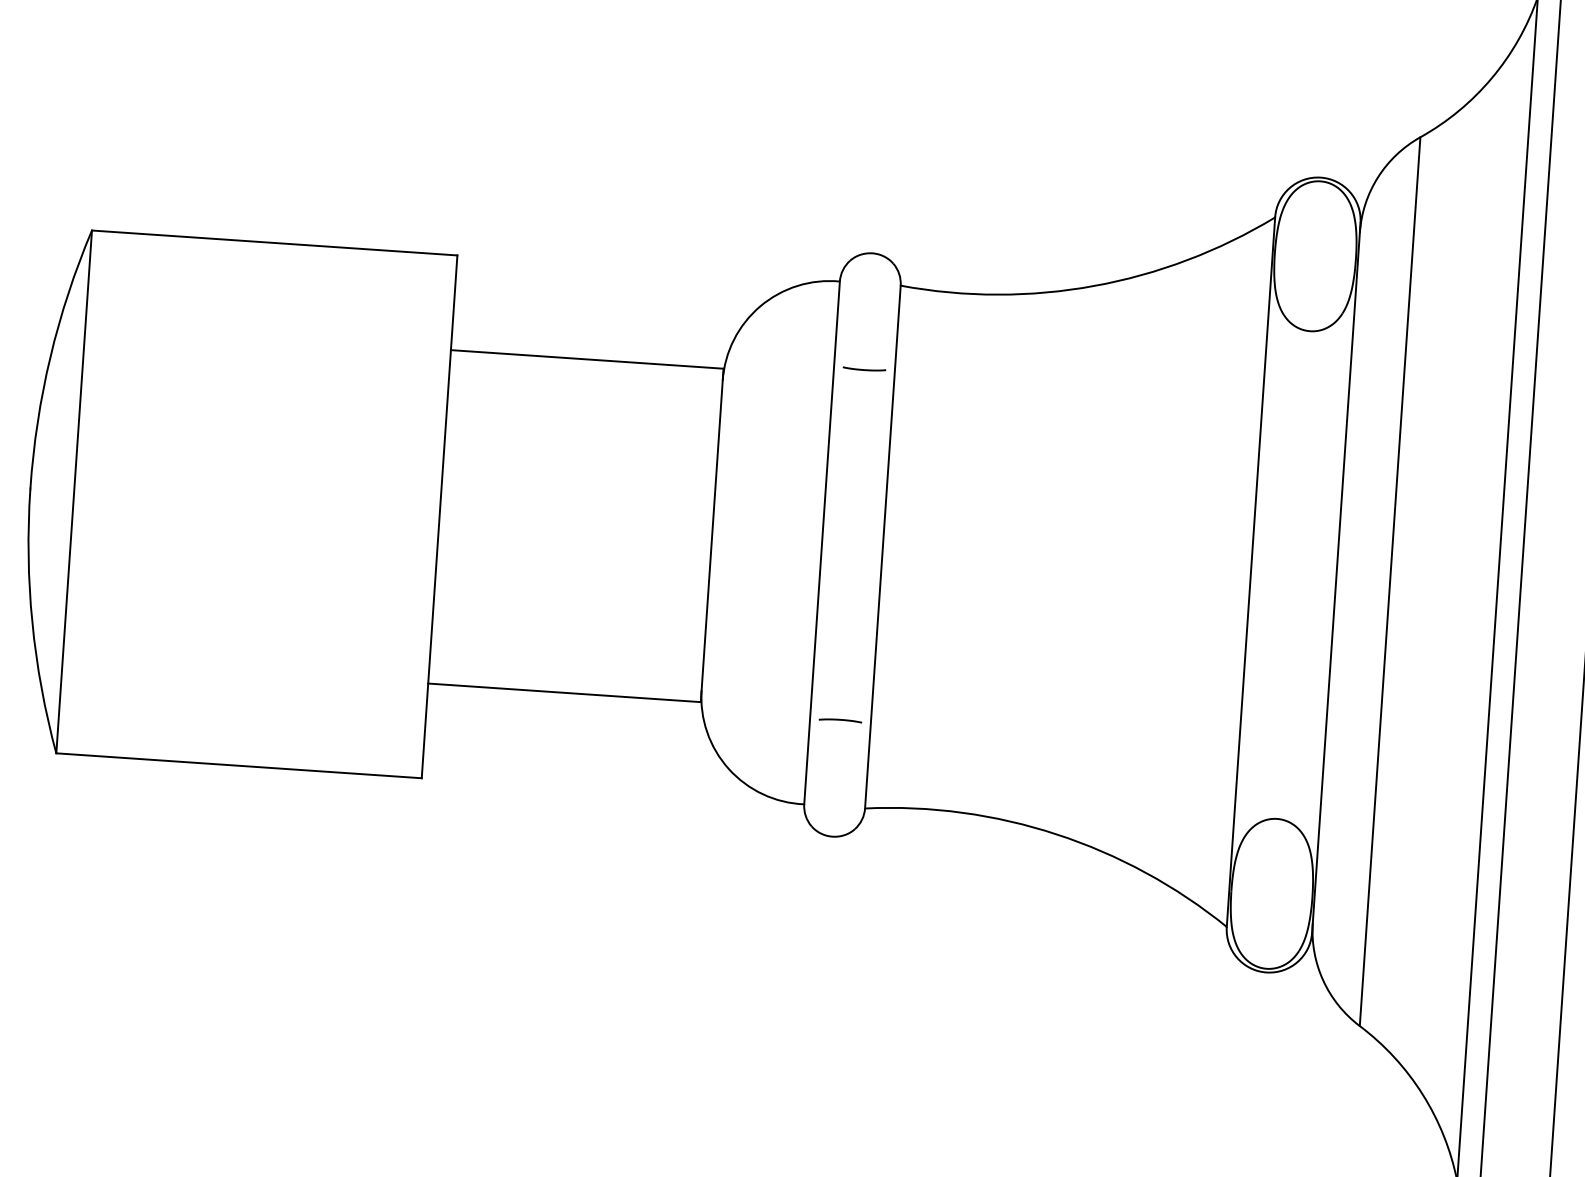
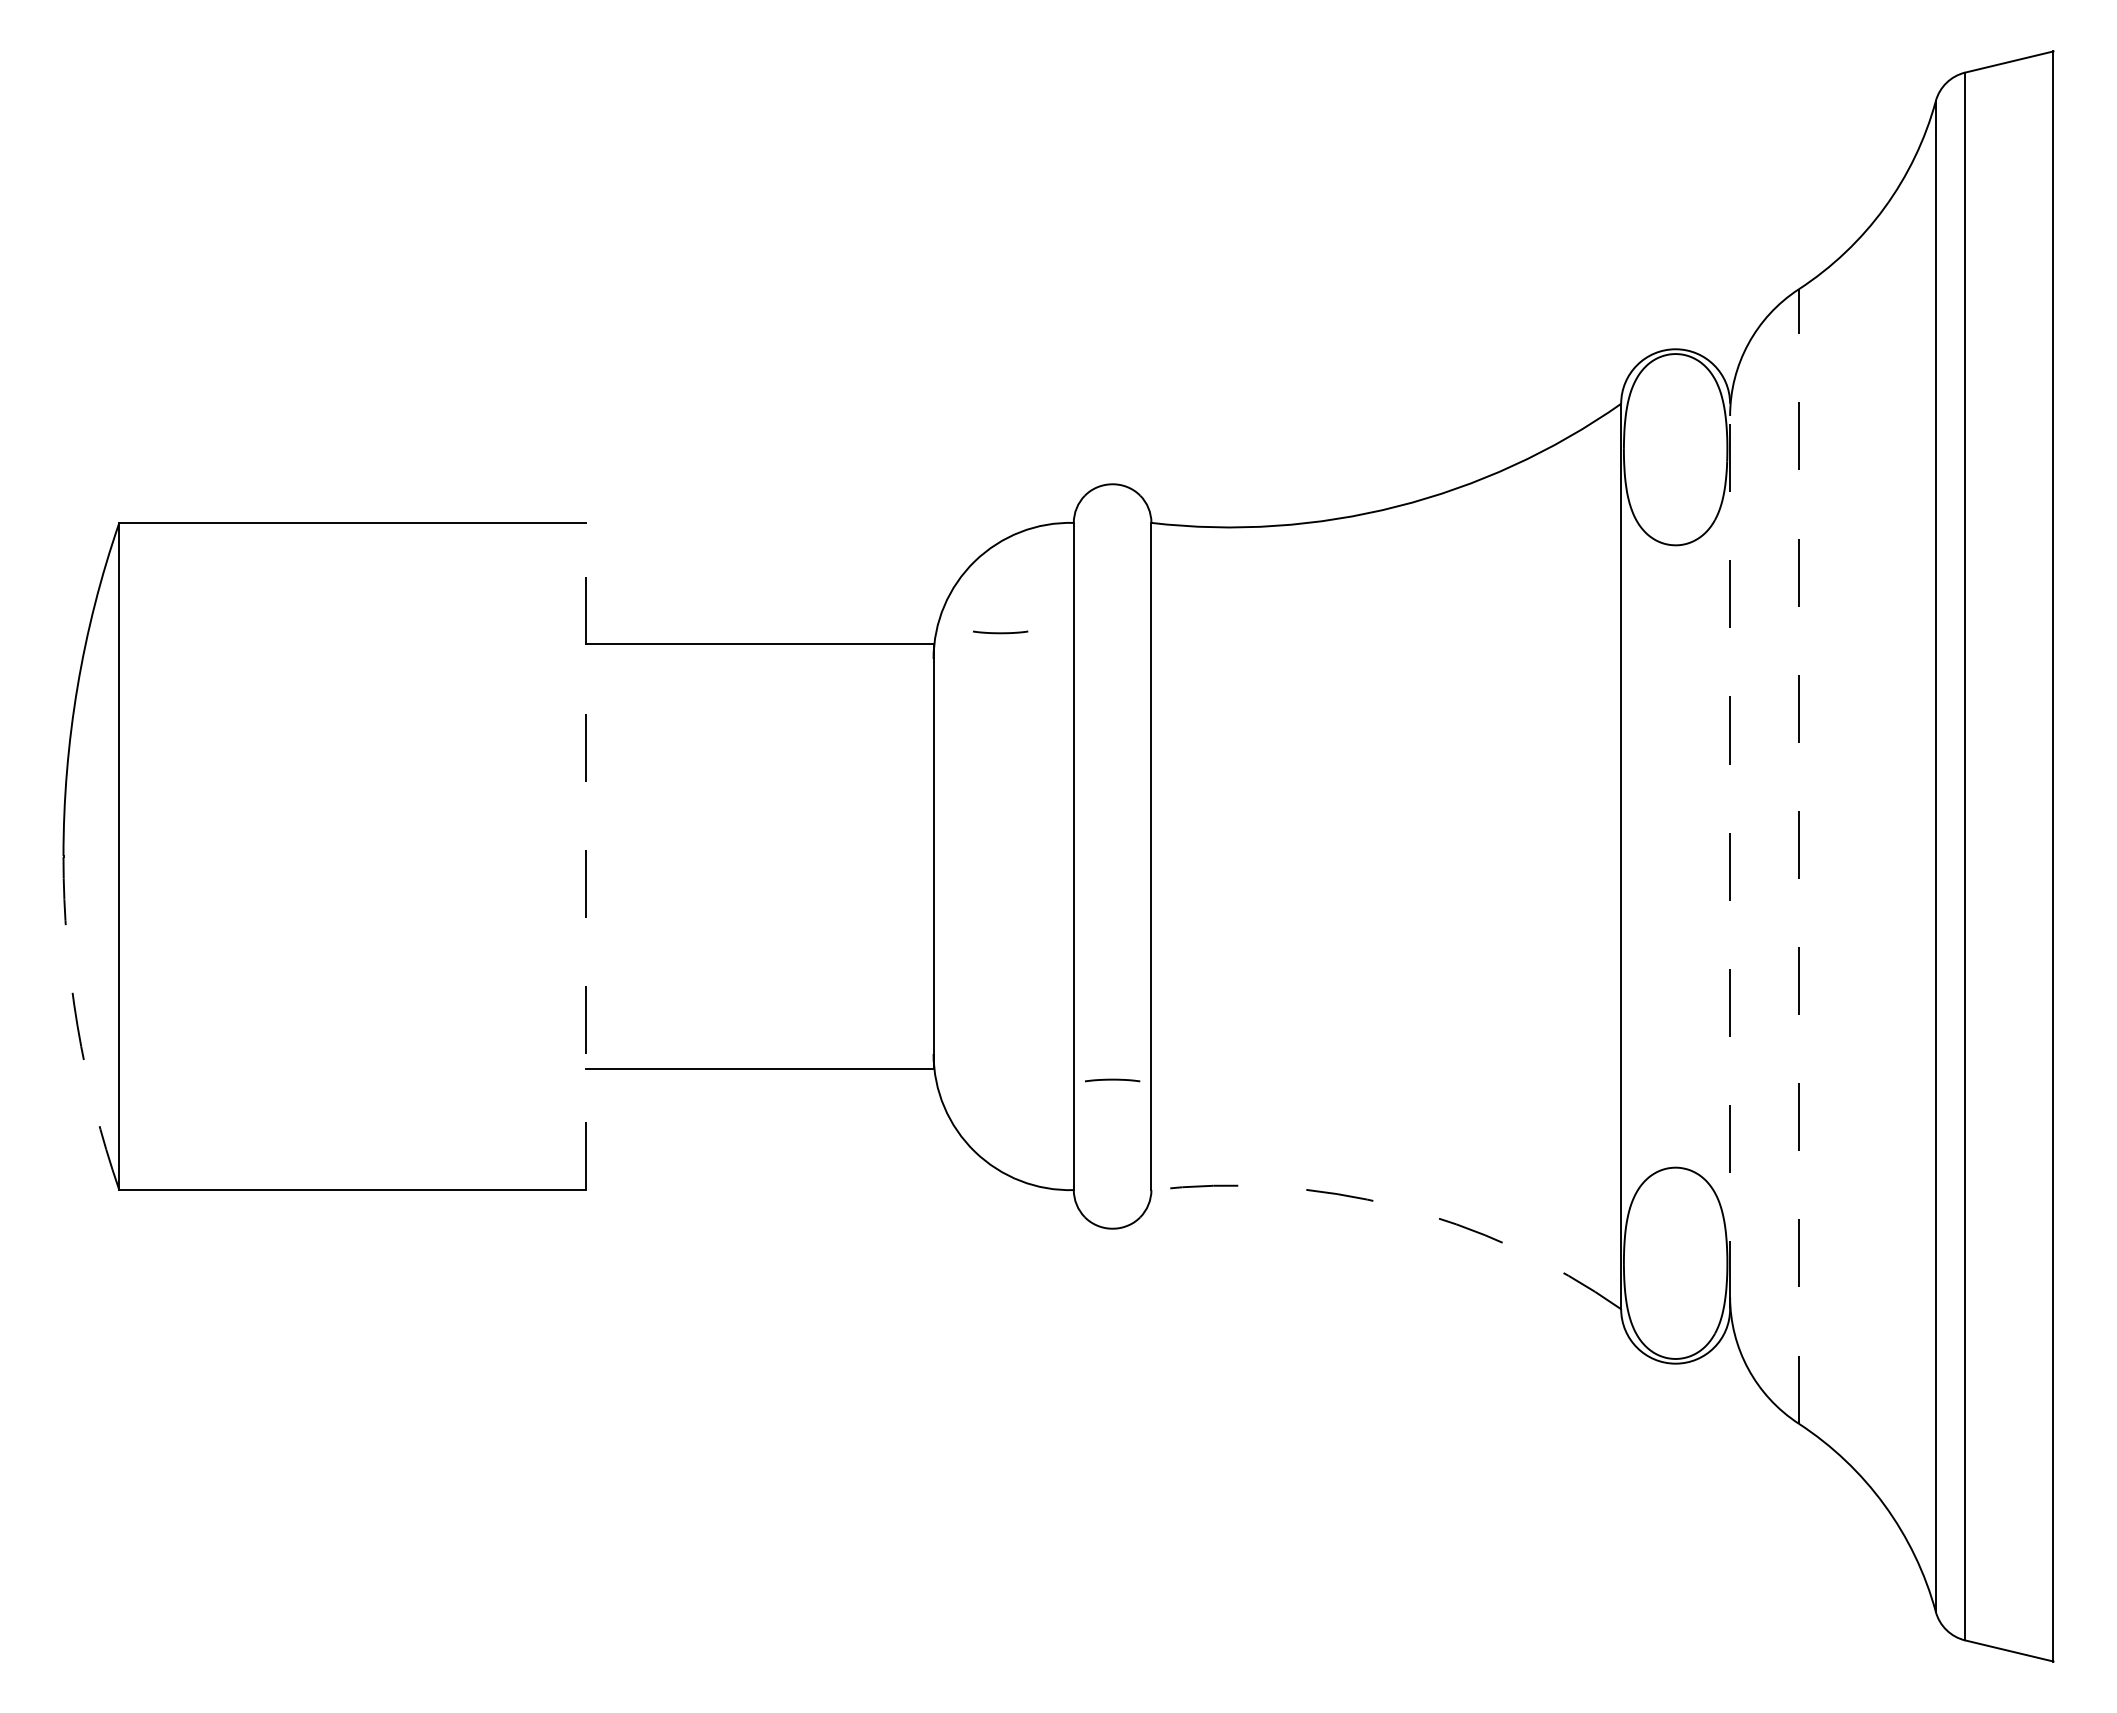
curve: (864, 369) -> (1000, 632), moved
line: (439, 516) -> (585, 856), solid -> dashed
line: (1336, 578) -> (1730, 856), solid -> dashed
line: (1389, 581) -> (1798, 856), solid -> dashed
arc: (32, 622) -> (77, 1025), solid -> dashed
arc: (1057, 834) -> (1397, 1206), solid -> dashed

